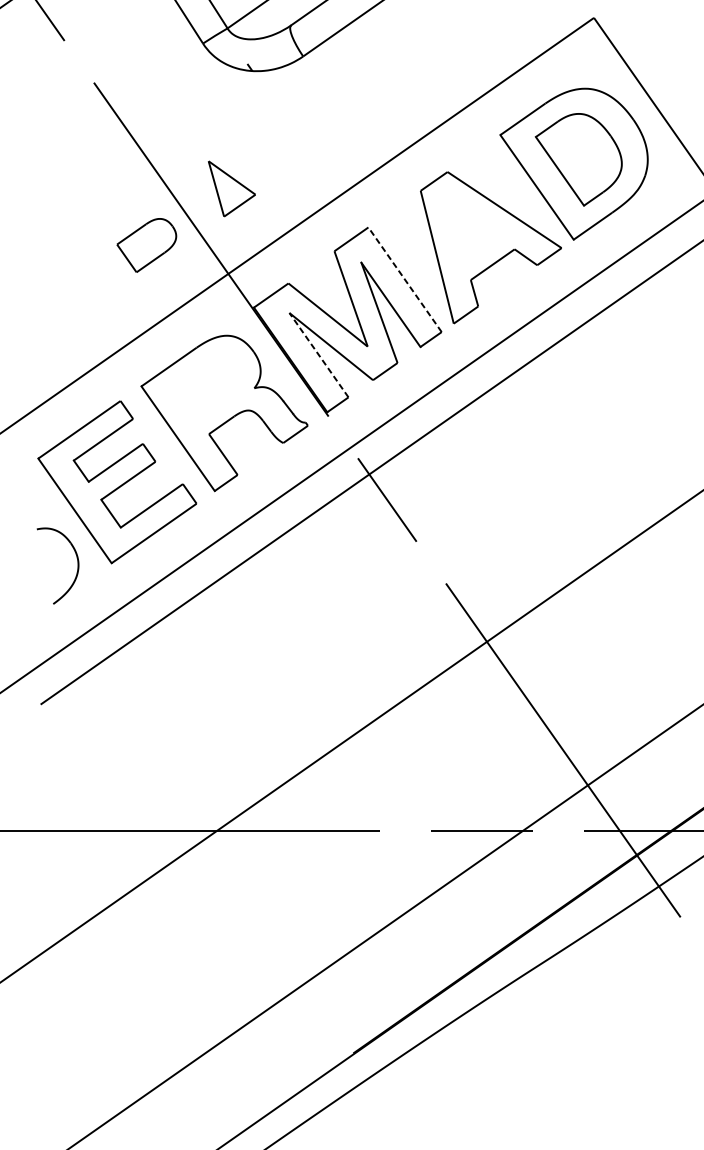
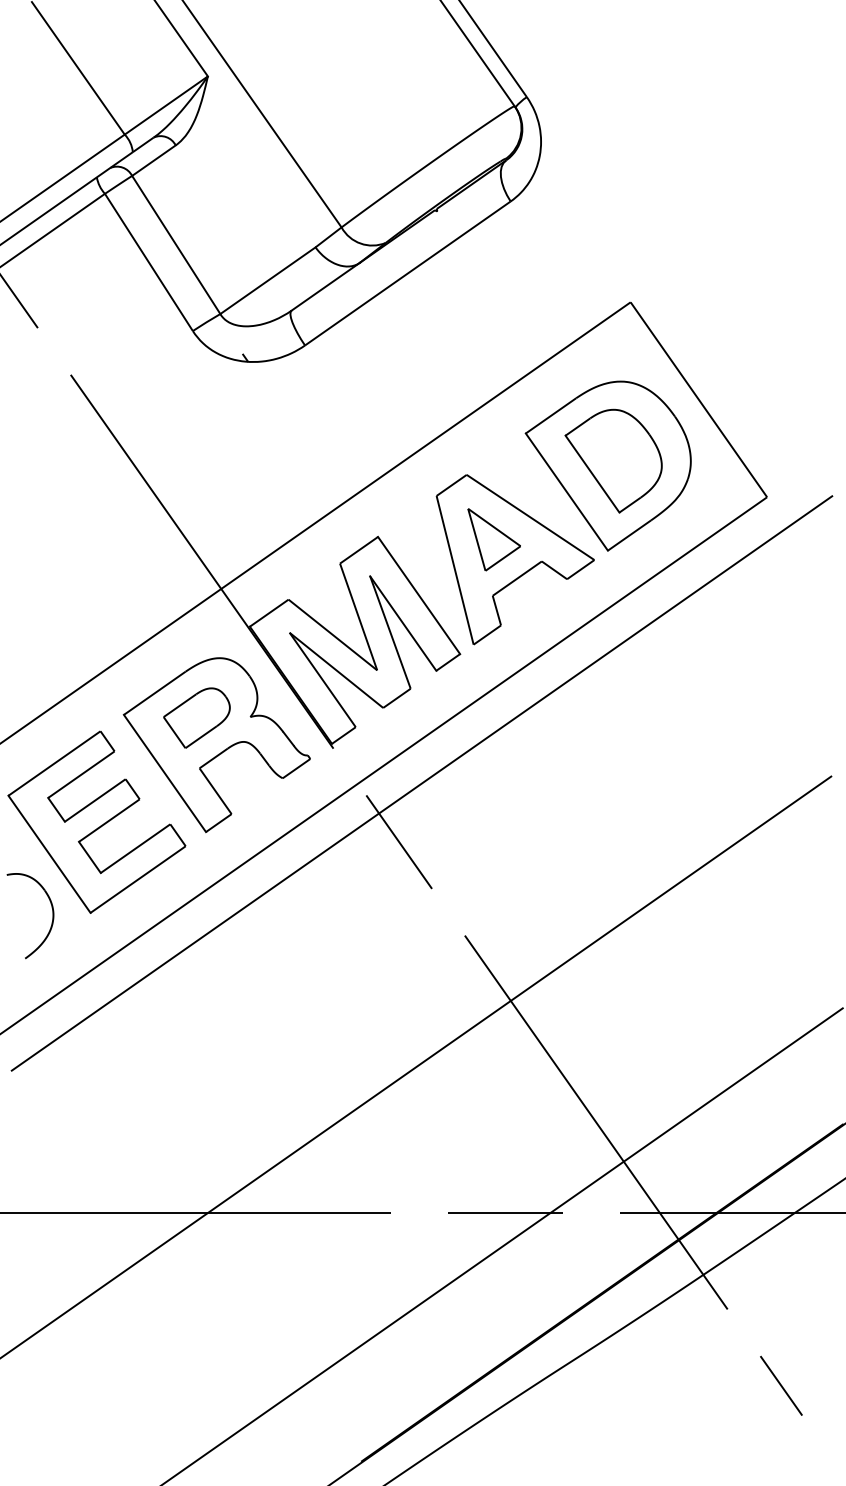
part: (231, 188) -> (493, 539), moved
part: (146, 244) -> (196, 717), moved
line: (405, 279) -> (419, 595), dashed -> solid
line: (318, 354) -> (322, 679), dashed -> solid

